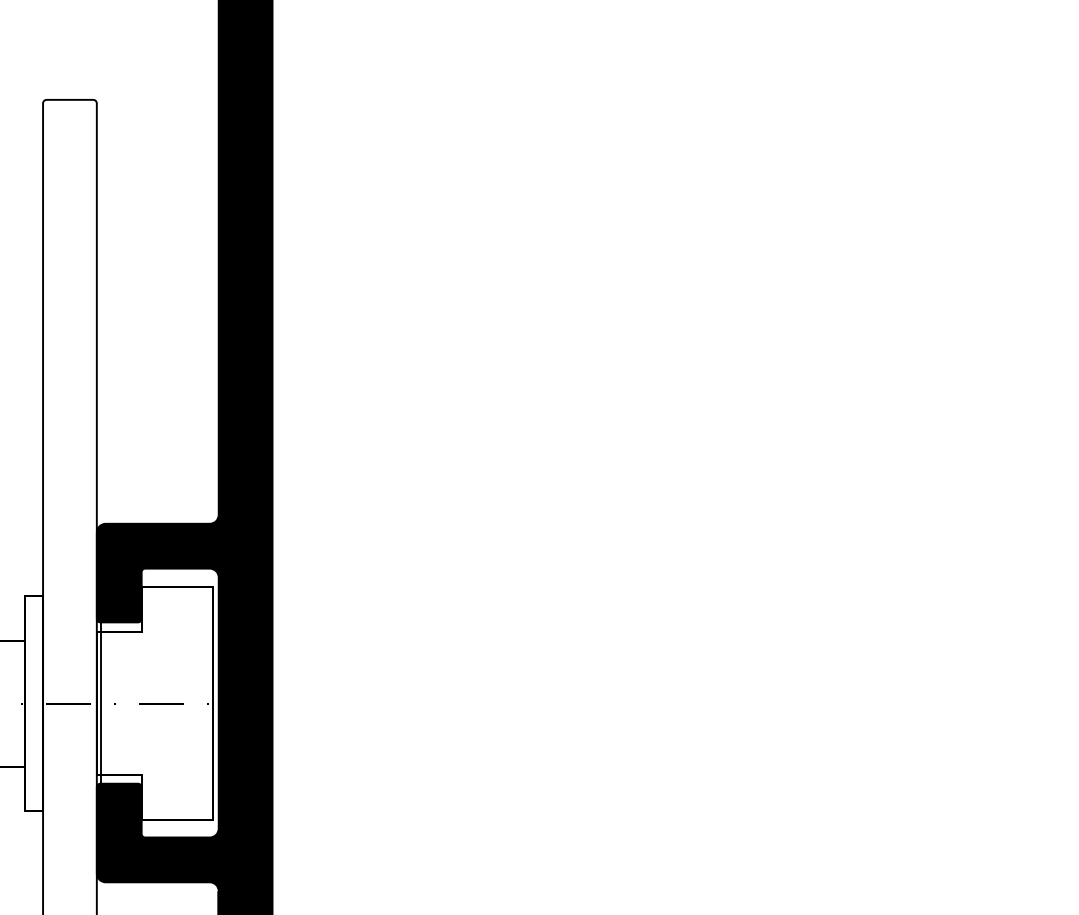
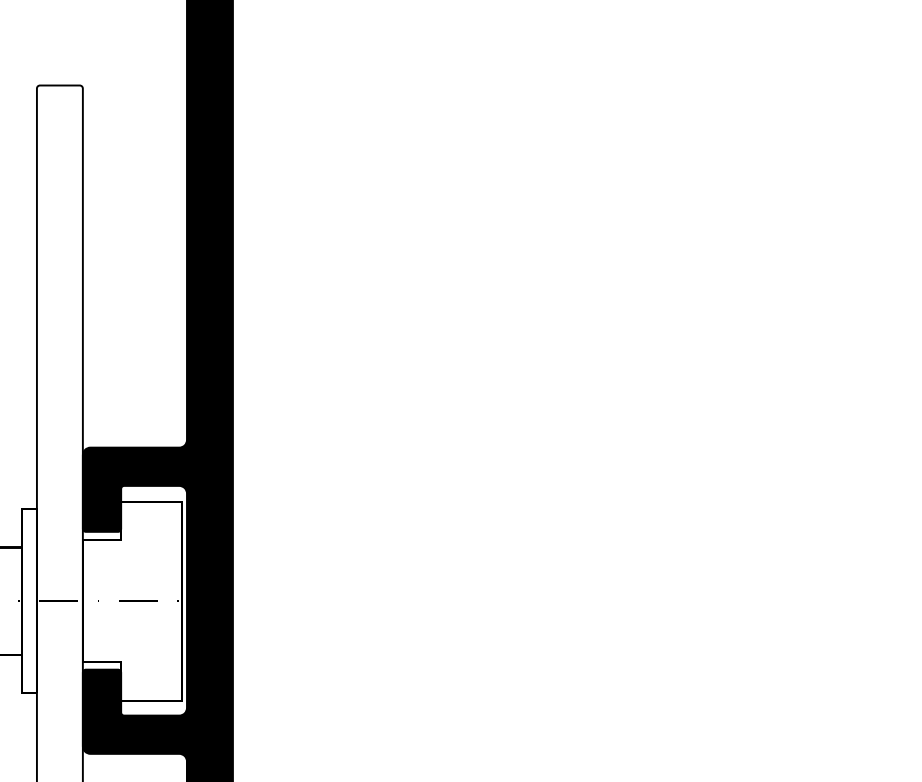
line: (101, 702) -> (86, 600), removed

